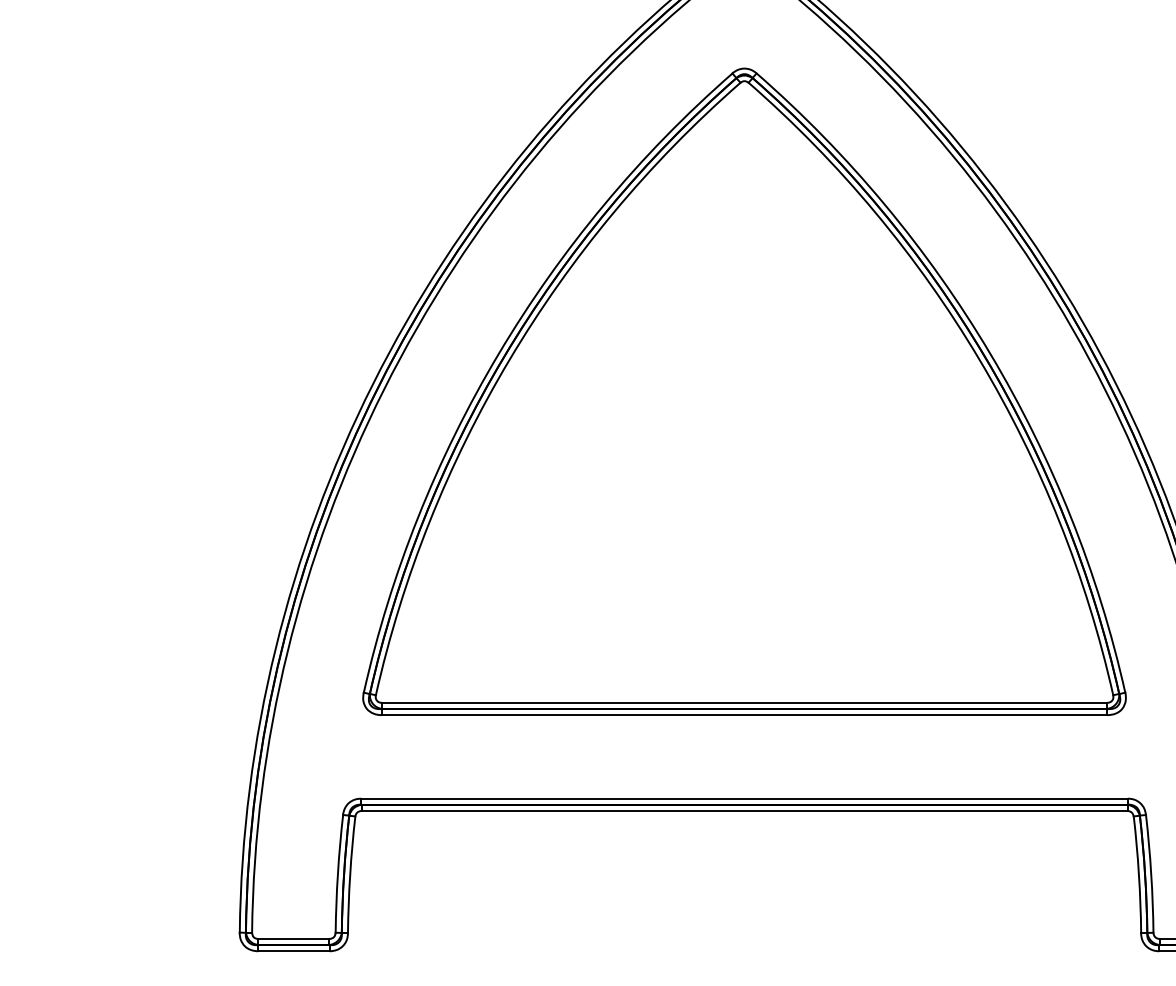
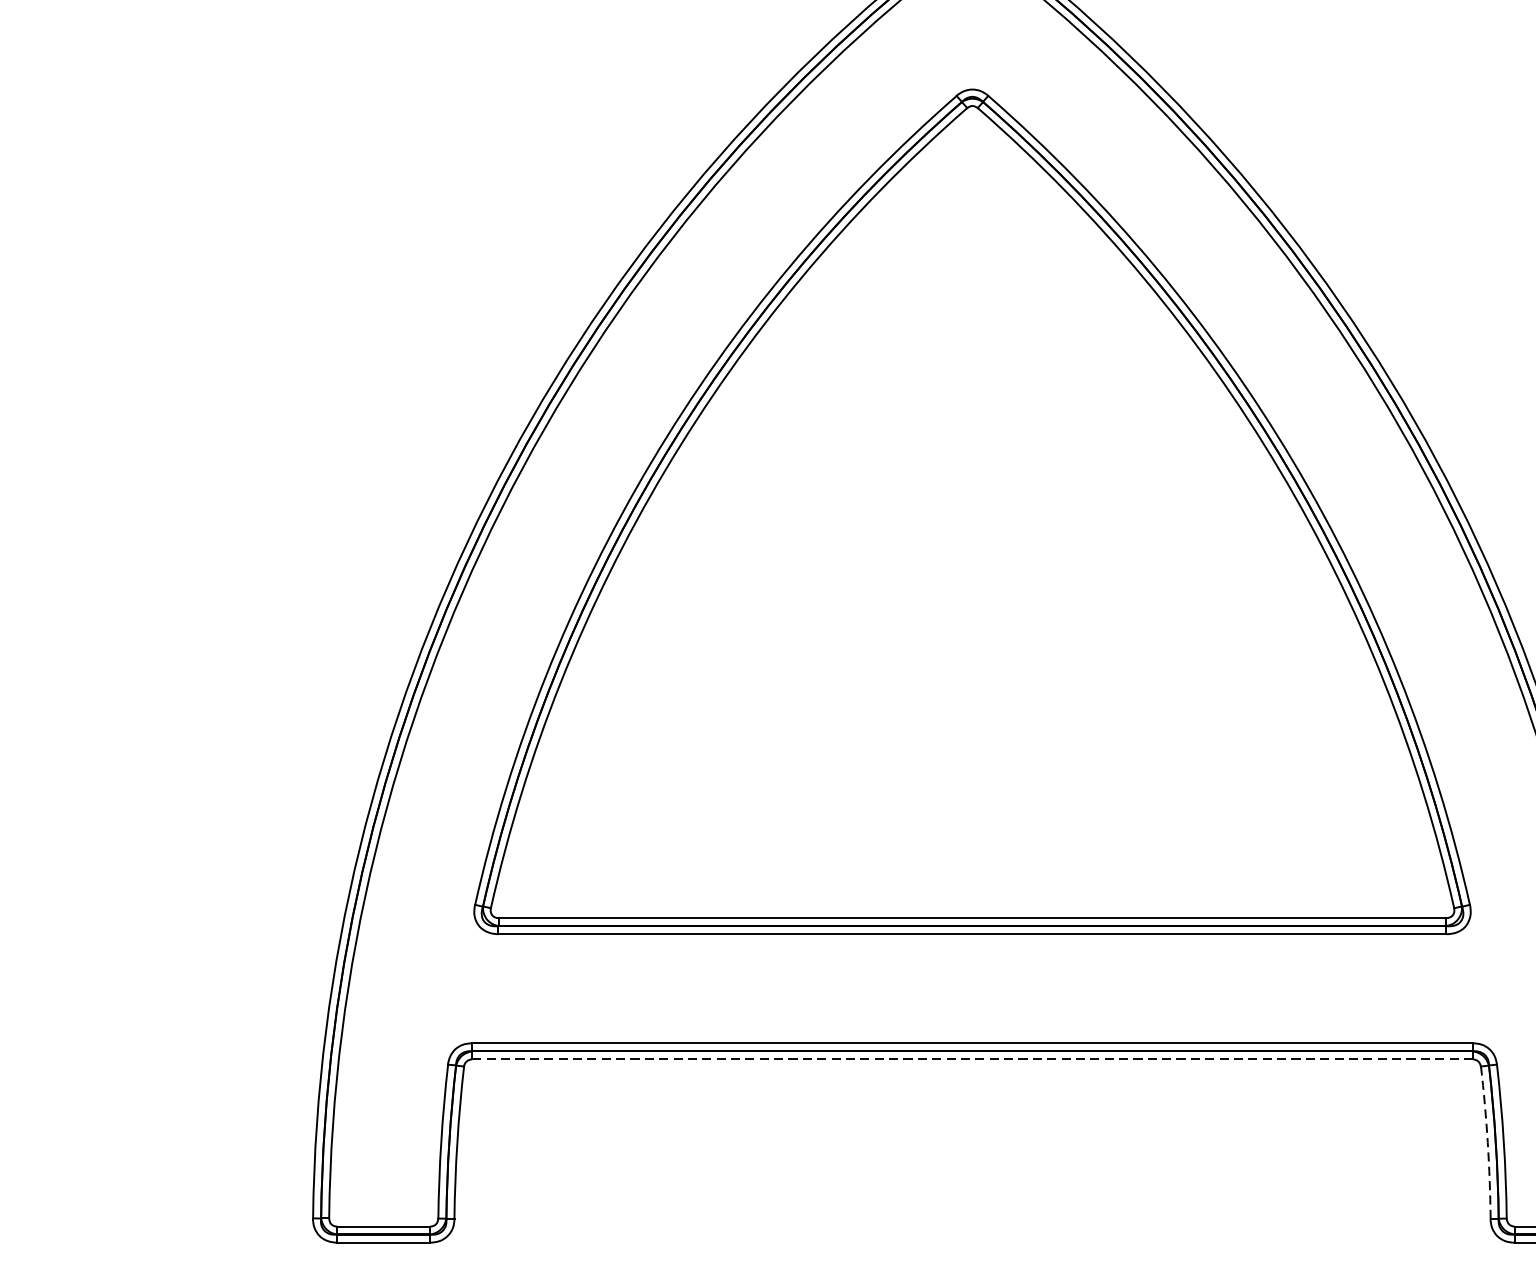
line: (744, 811) -> (972, 1060), solid -> dashed
arc: (1138, 874) -> (1487, 1142), solid -> dashed

